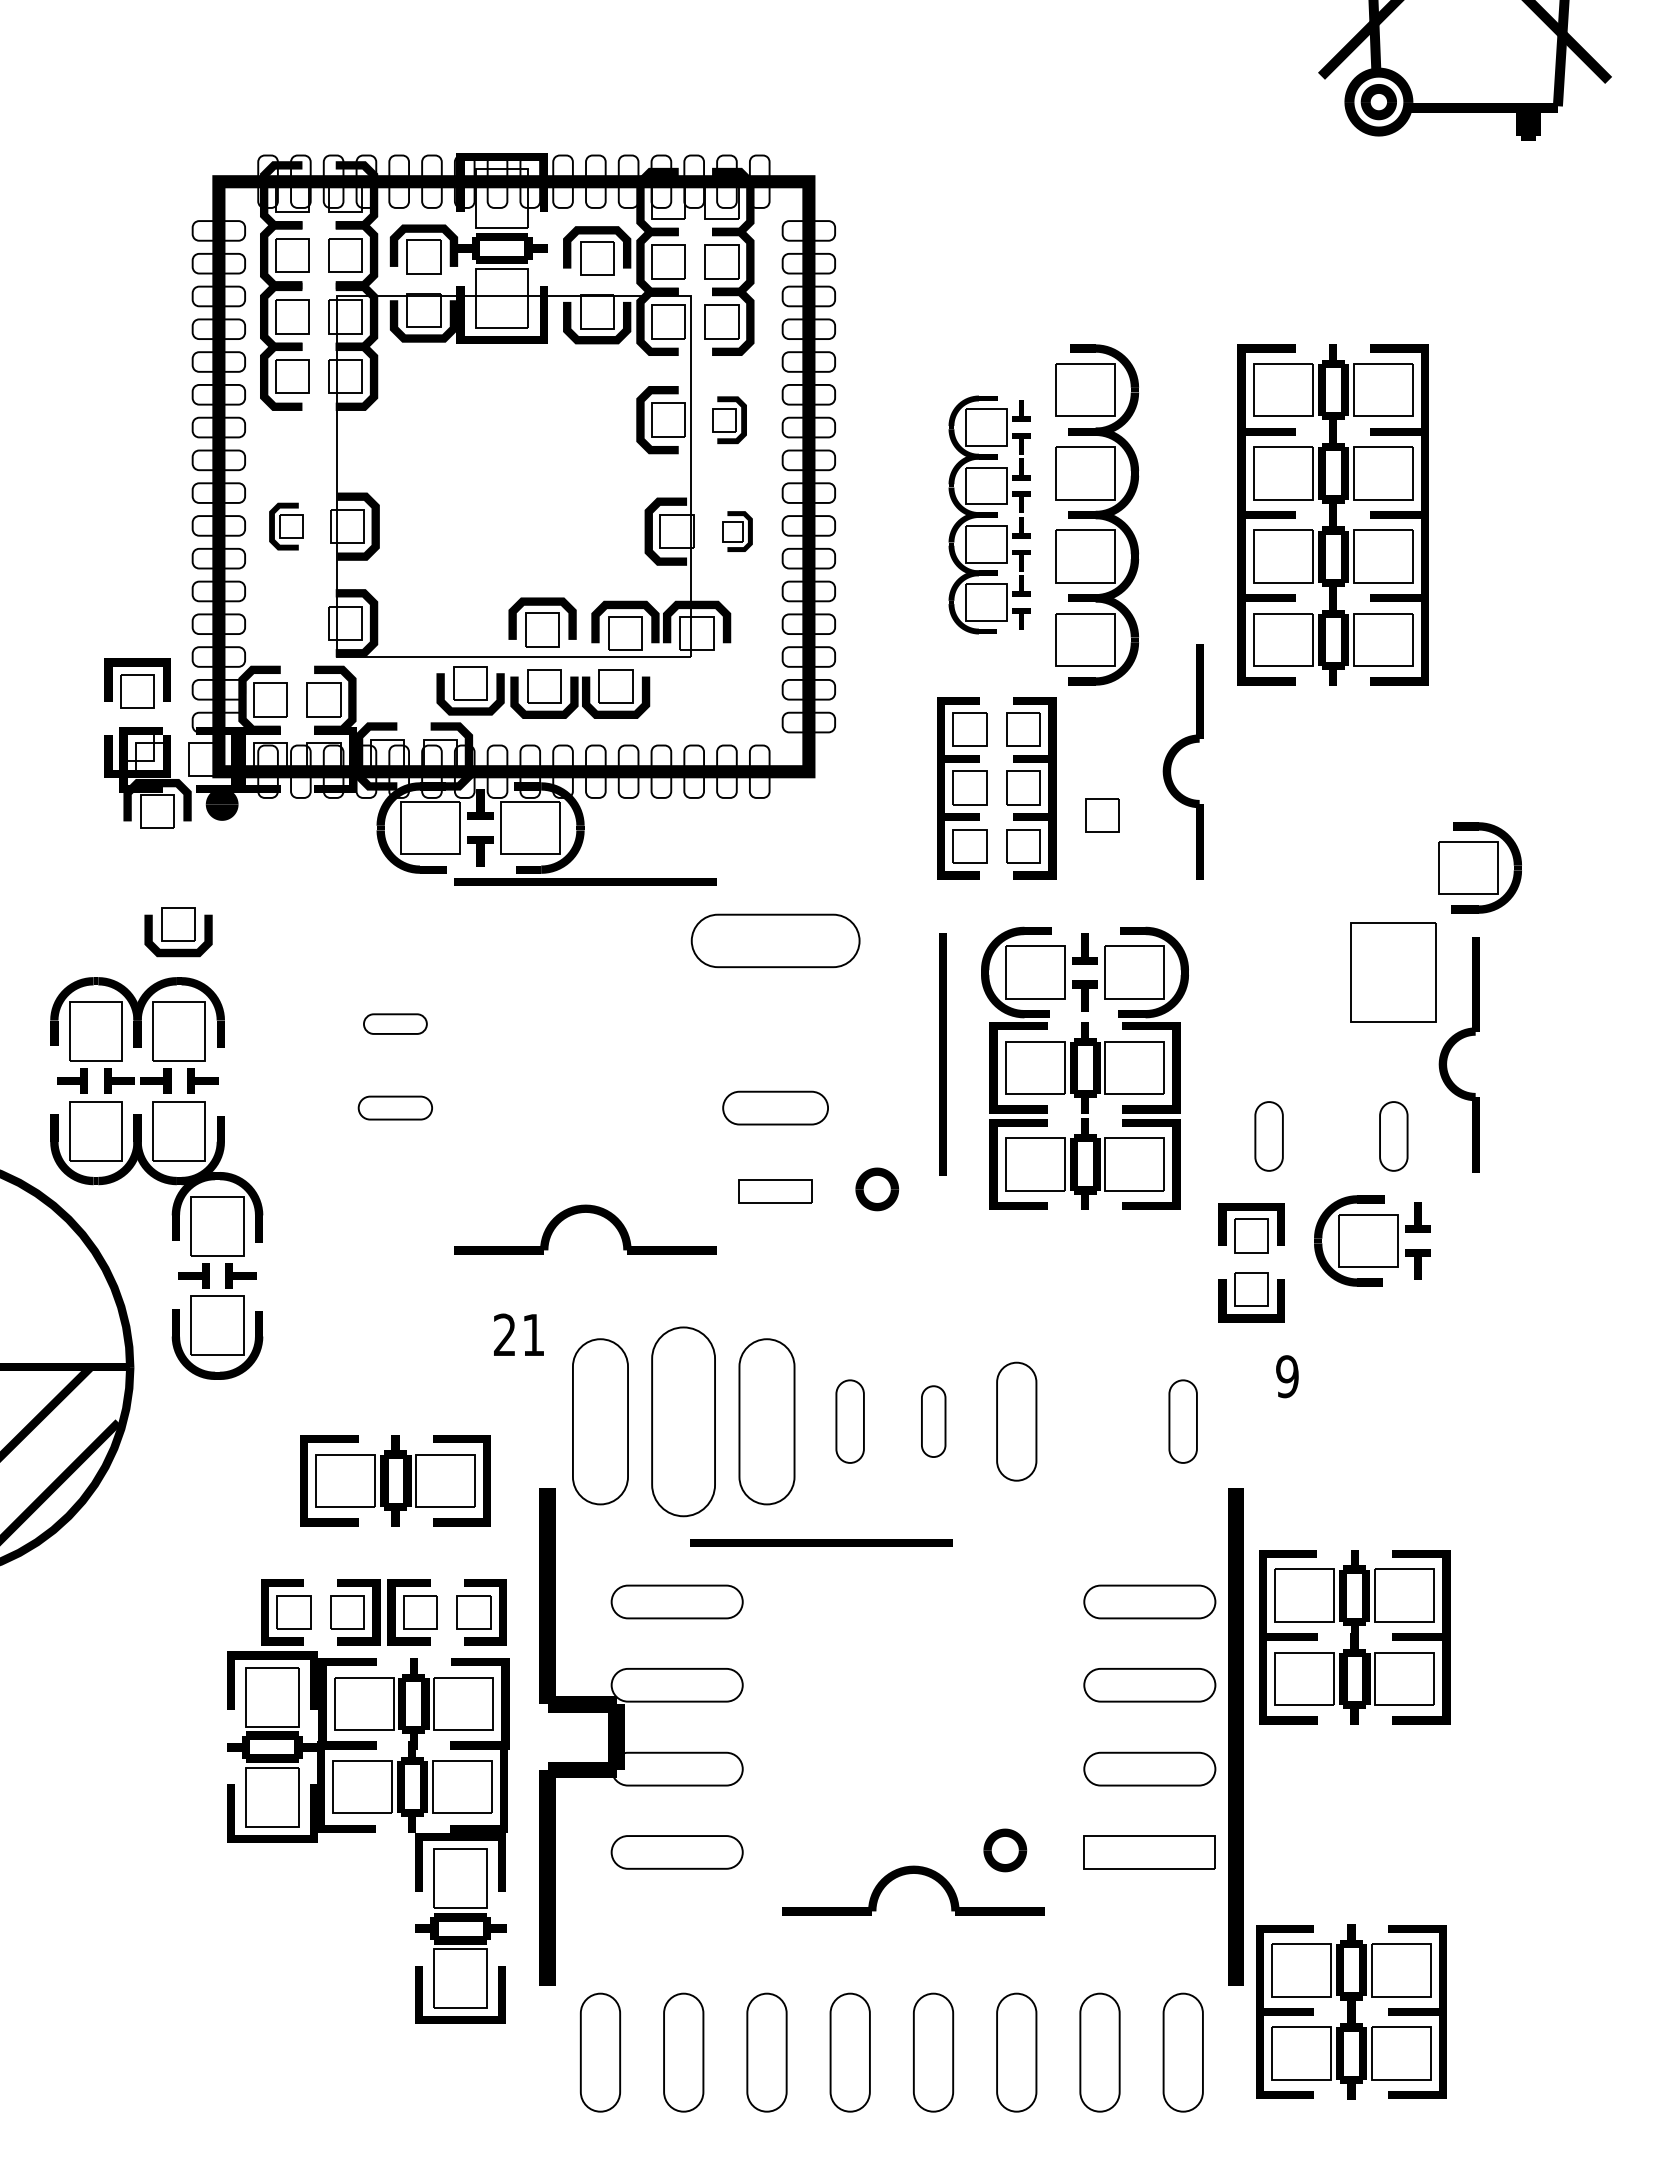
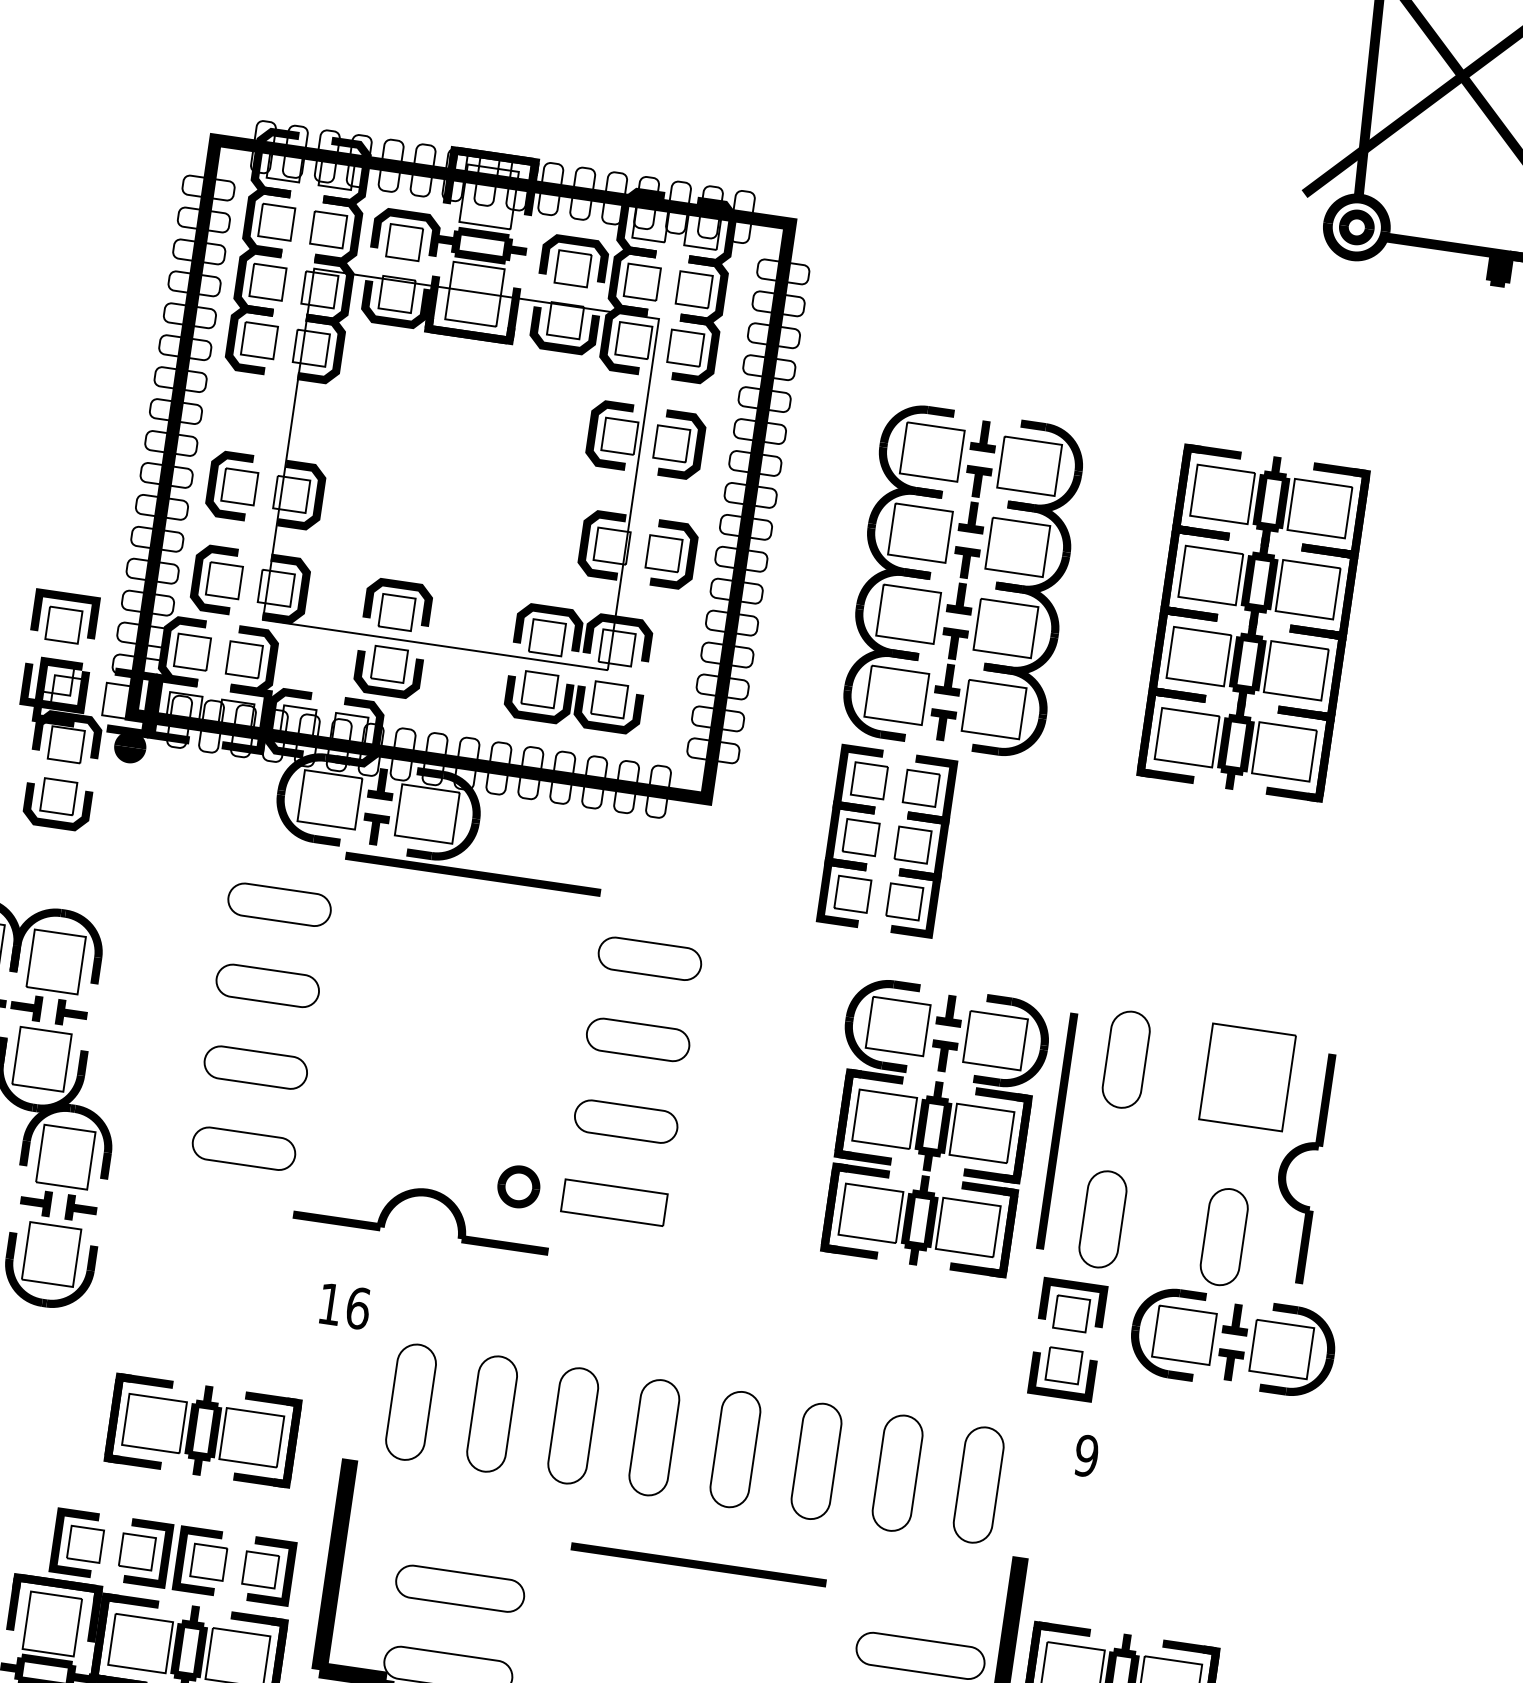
part: (729, 420) -> (678, 445), size x1.43
part: (989, 514) -> (918, 573), size x1.43
part: (286, 526) -> (232, 485), size x1.43
part: (737, 531) -> (671, 554), size x1.67
part: (542, 622) -> (398, 605), moved
part: (284, 623) -> (216, 579), added
part: (580, 693) -> (573, 701), moved
part: (1174, 758) -> (1064, 837), removed
part: (1102, 815) -> (986, 883), removed
part: (1479, 867) -> (1293, 1350), moved
part: (178, 932) -> (57, 804), moved
part: (395, 940) -> (279, 904), added
part: (775, 940) -> (649, 958), size x0.62
part: (1268, 972) -> (1125, 1059), added
part: (395, 1023) -> (267, 985), size x1.67
part: (775, 1023) -> (638, 1039), added
line: (942, 1054) -> (1056, 1131), moved
part: (395, 1107) -> (256, 1067), size x1.43
part: (1268, 1136) -> (1102, 1219), size x1.43
part: (1393, 1136) -> (1224, 1237), size x1.43
part: (877, 1189) -> (519, 1186), moved
part: (395, 1191) -> (244, 1148), added
part: (775, 1191) -> (614, 1202), size x1.43
text: (519, 1334) -> (344, 1305), 21 -> 16
part: (600, 1421) -> (411, 1402), size x0.71
part: (683, 1421) -> (491, 1413), size x0.62
part: (766, 1421) -> (572, 1425), size x0.71
part: (849, 1421) -> (653, 1437), size x1.43
part: (933, 1421) -> (735, 1449), size x1.67
part: (1099, 1421) -> (897, 1472), added
part: (1182, 1421) -> (978, 1484), size x1.43
line: (821, 1542) -> (698, 1564), moved

